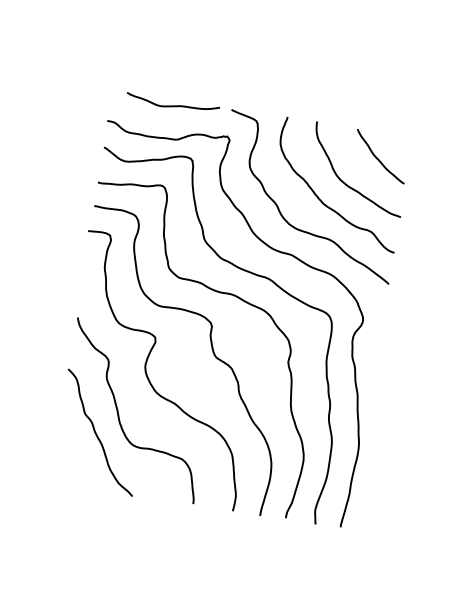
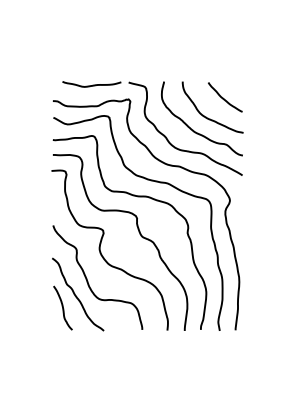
curve: (72, 449) -> (62, 307), added

